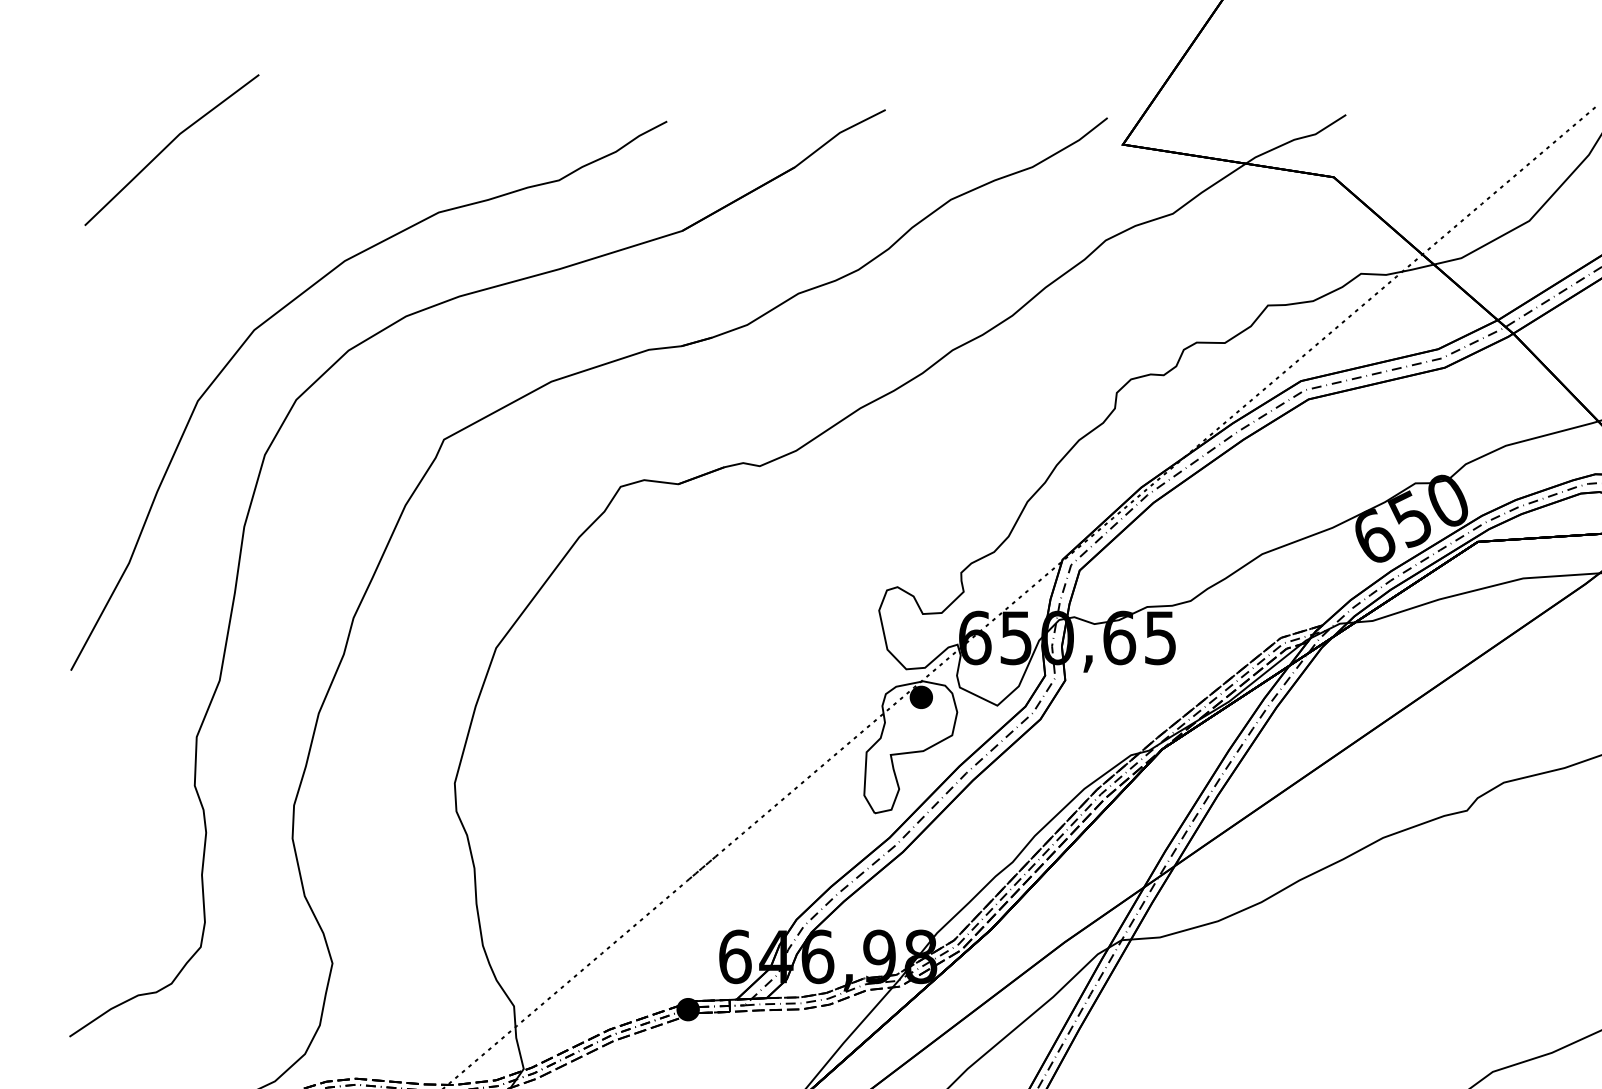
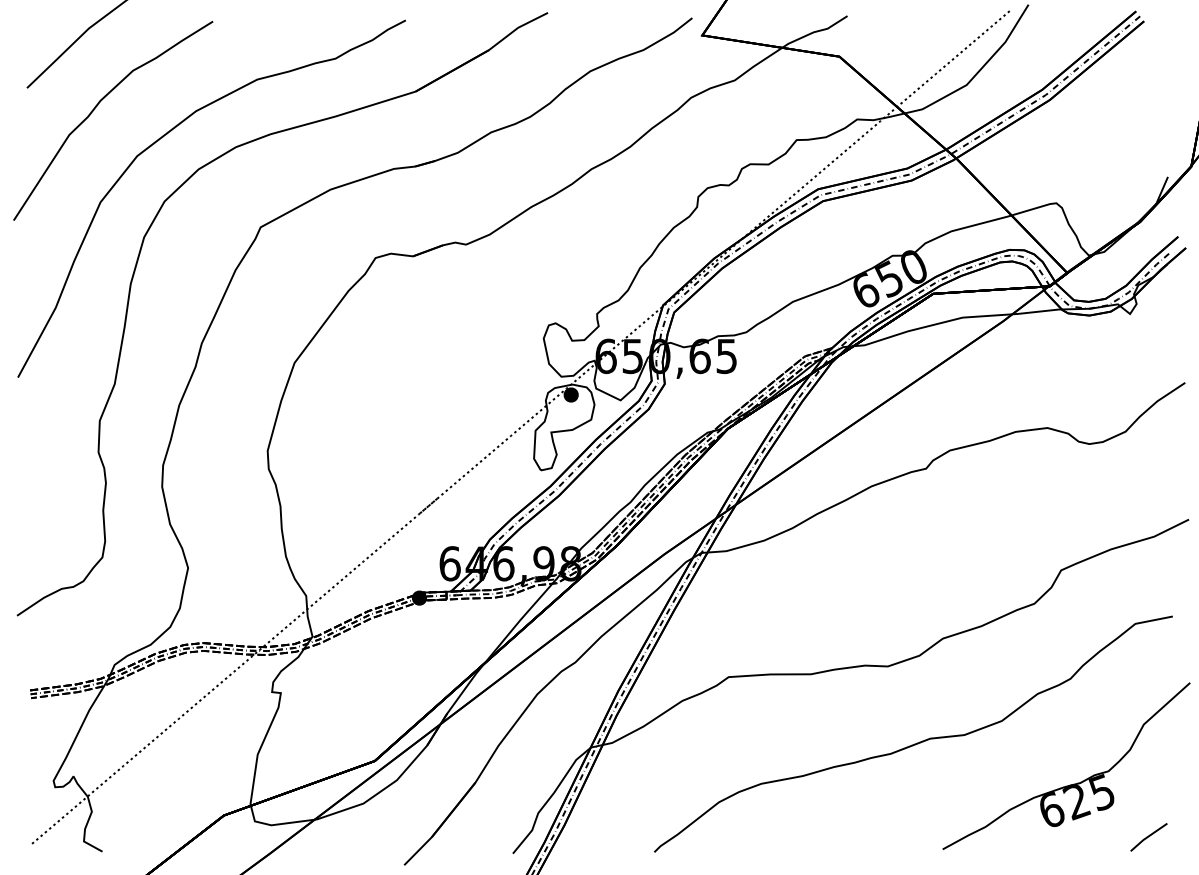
curve: (194, 252) -> (98, 105), added

